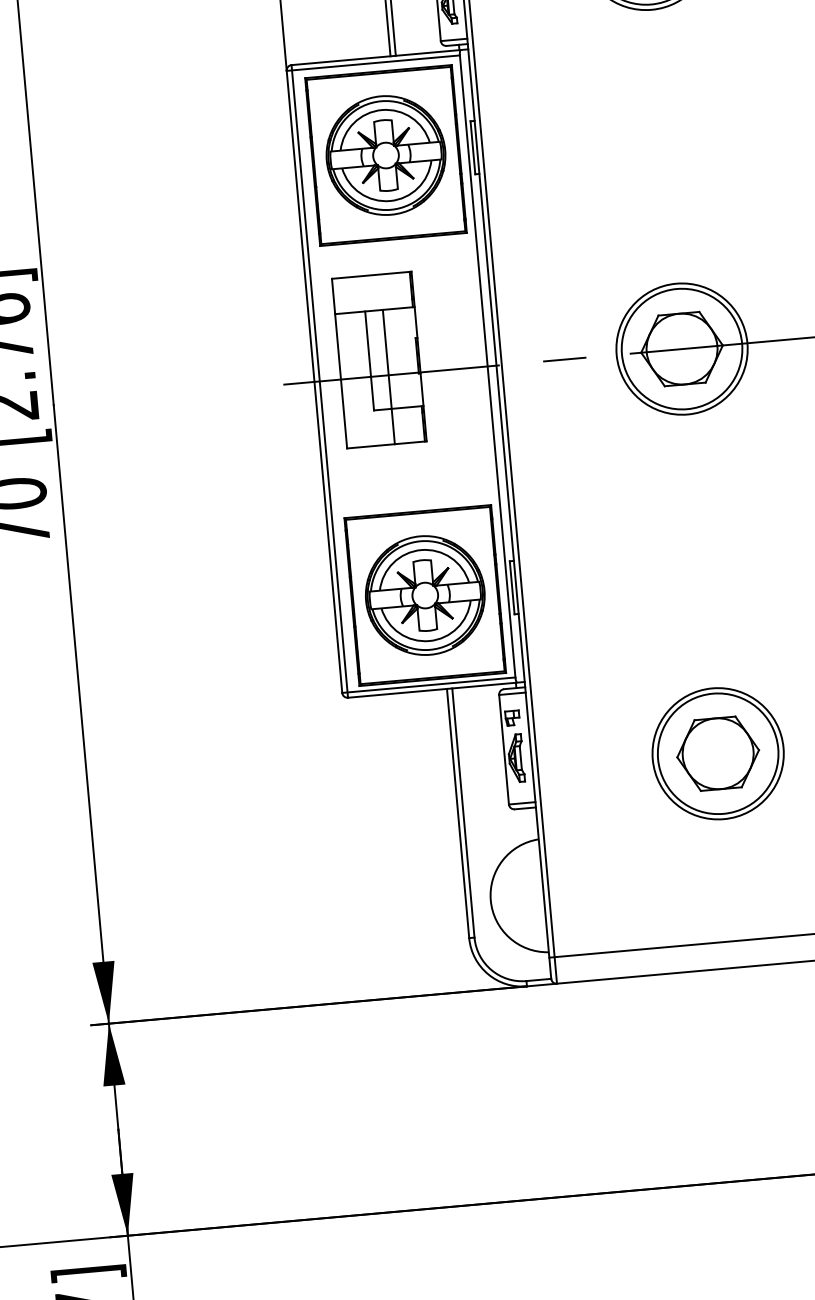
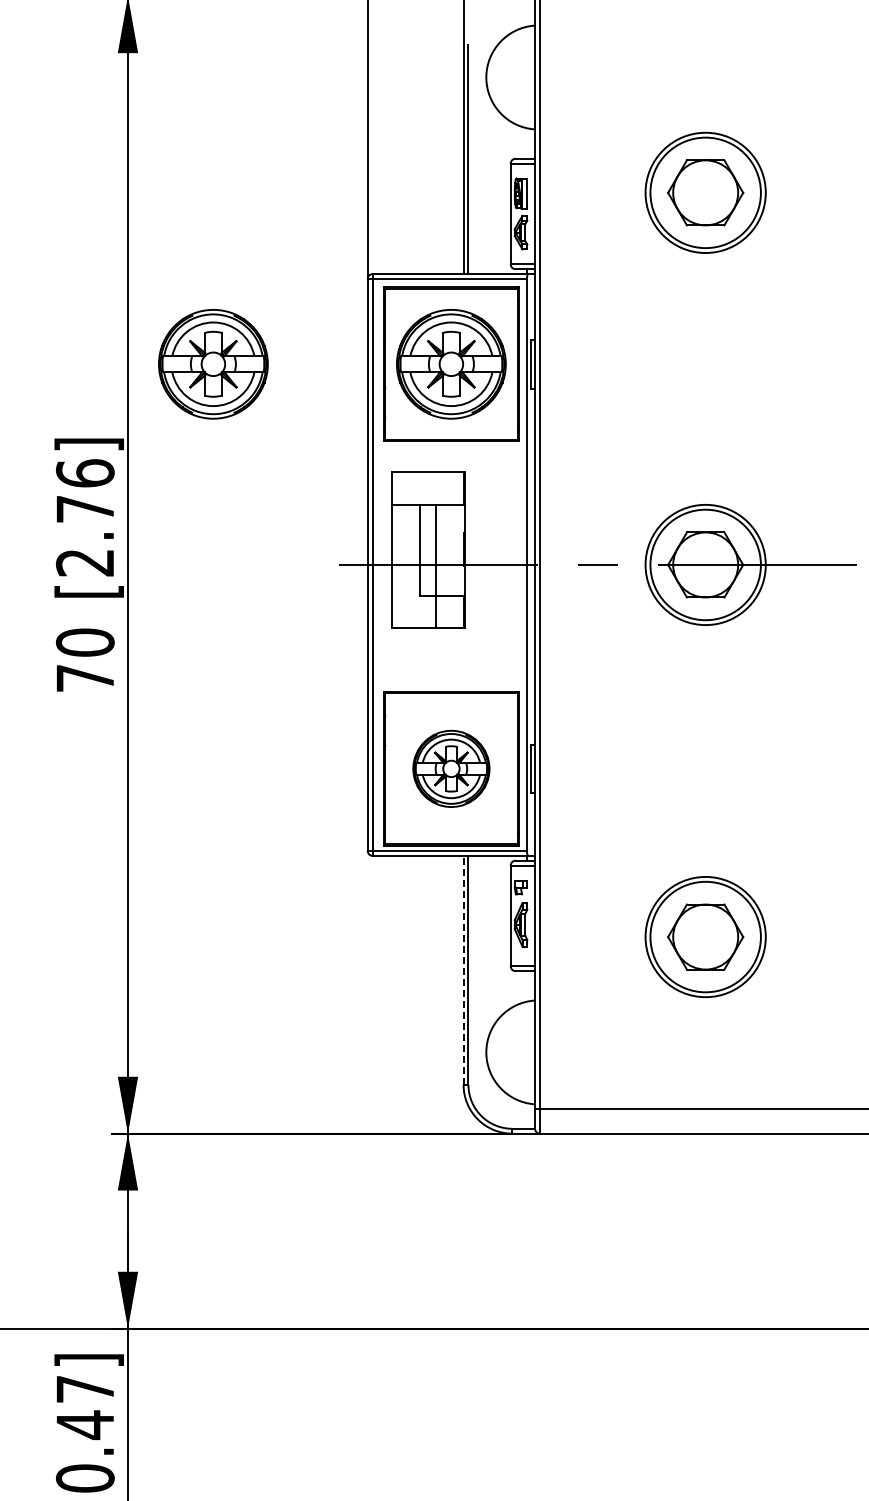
part: (127, 178) -> (213, 364), added
part: (425, 595) -> (451, 768), size x0.7
line: (458, 813) -> (463, 970), solid -> dashed

